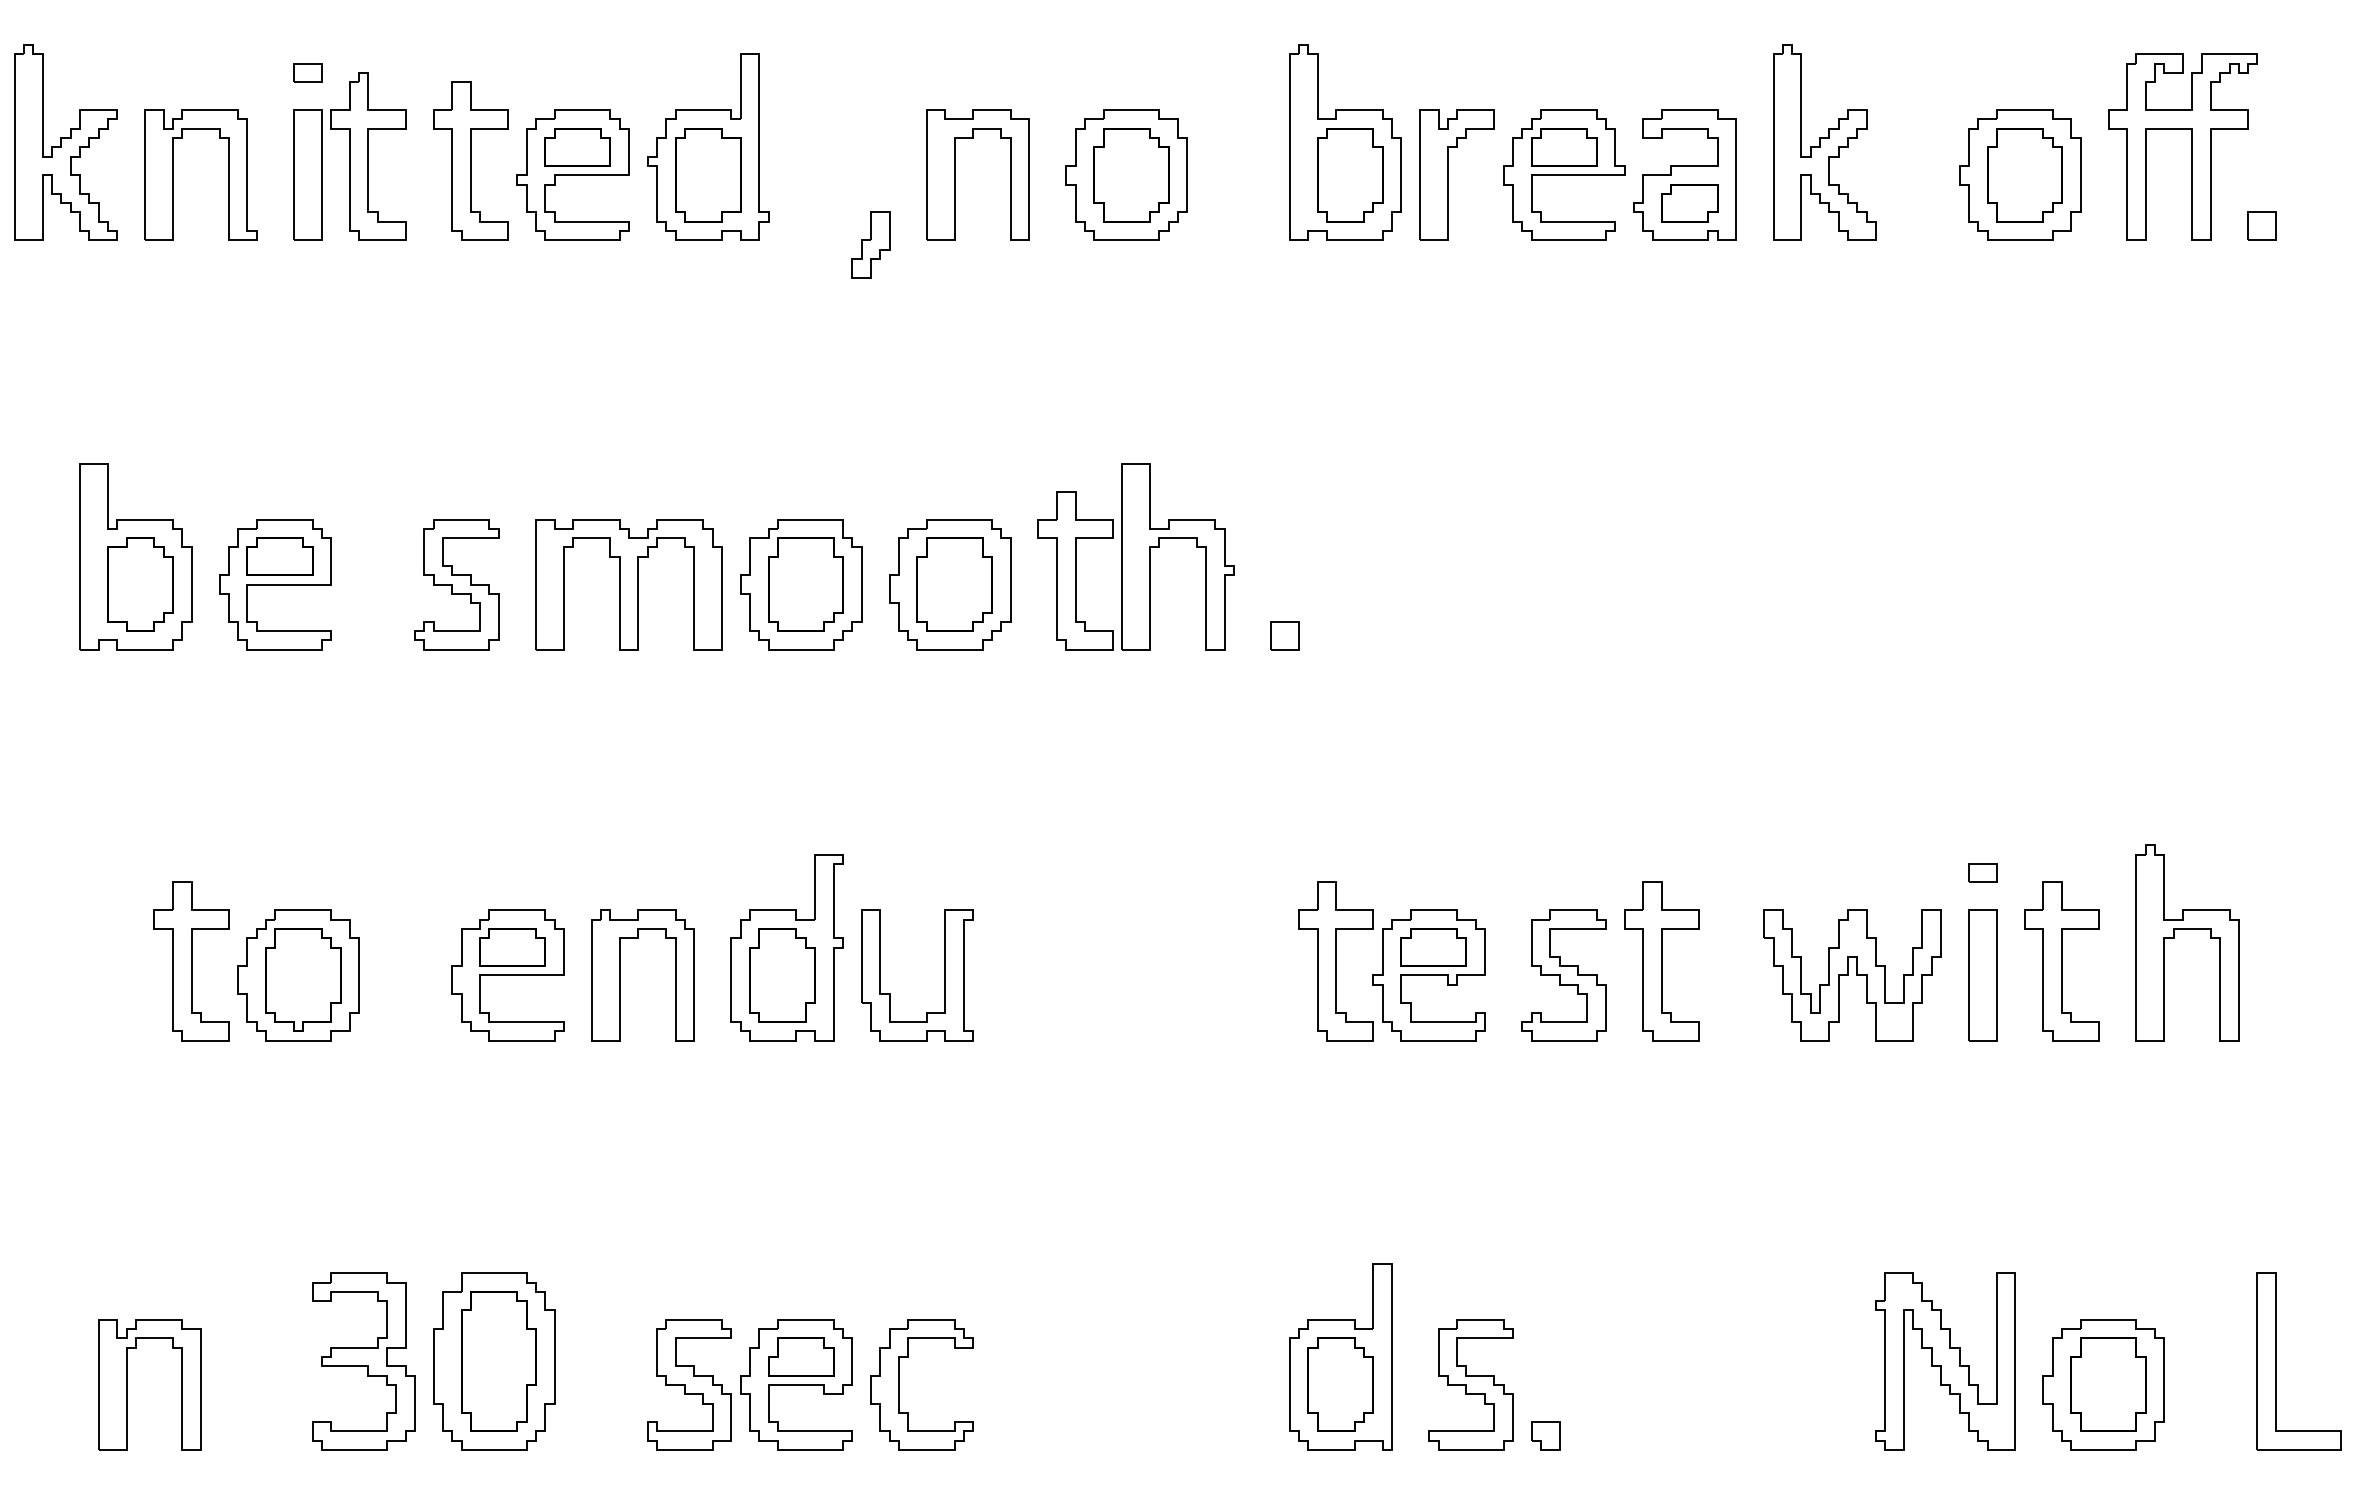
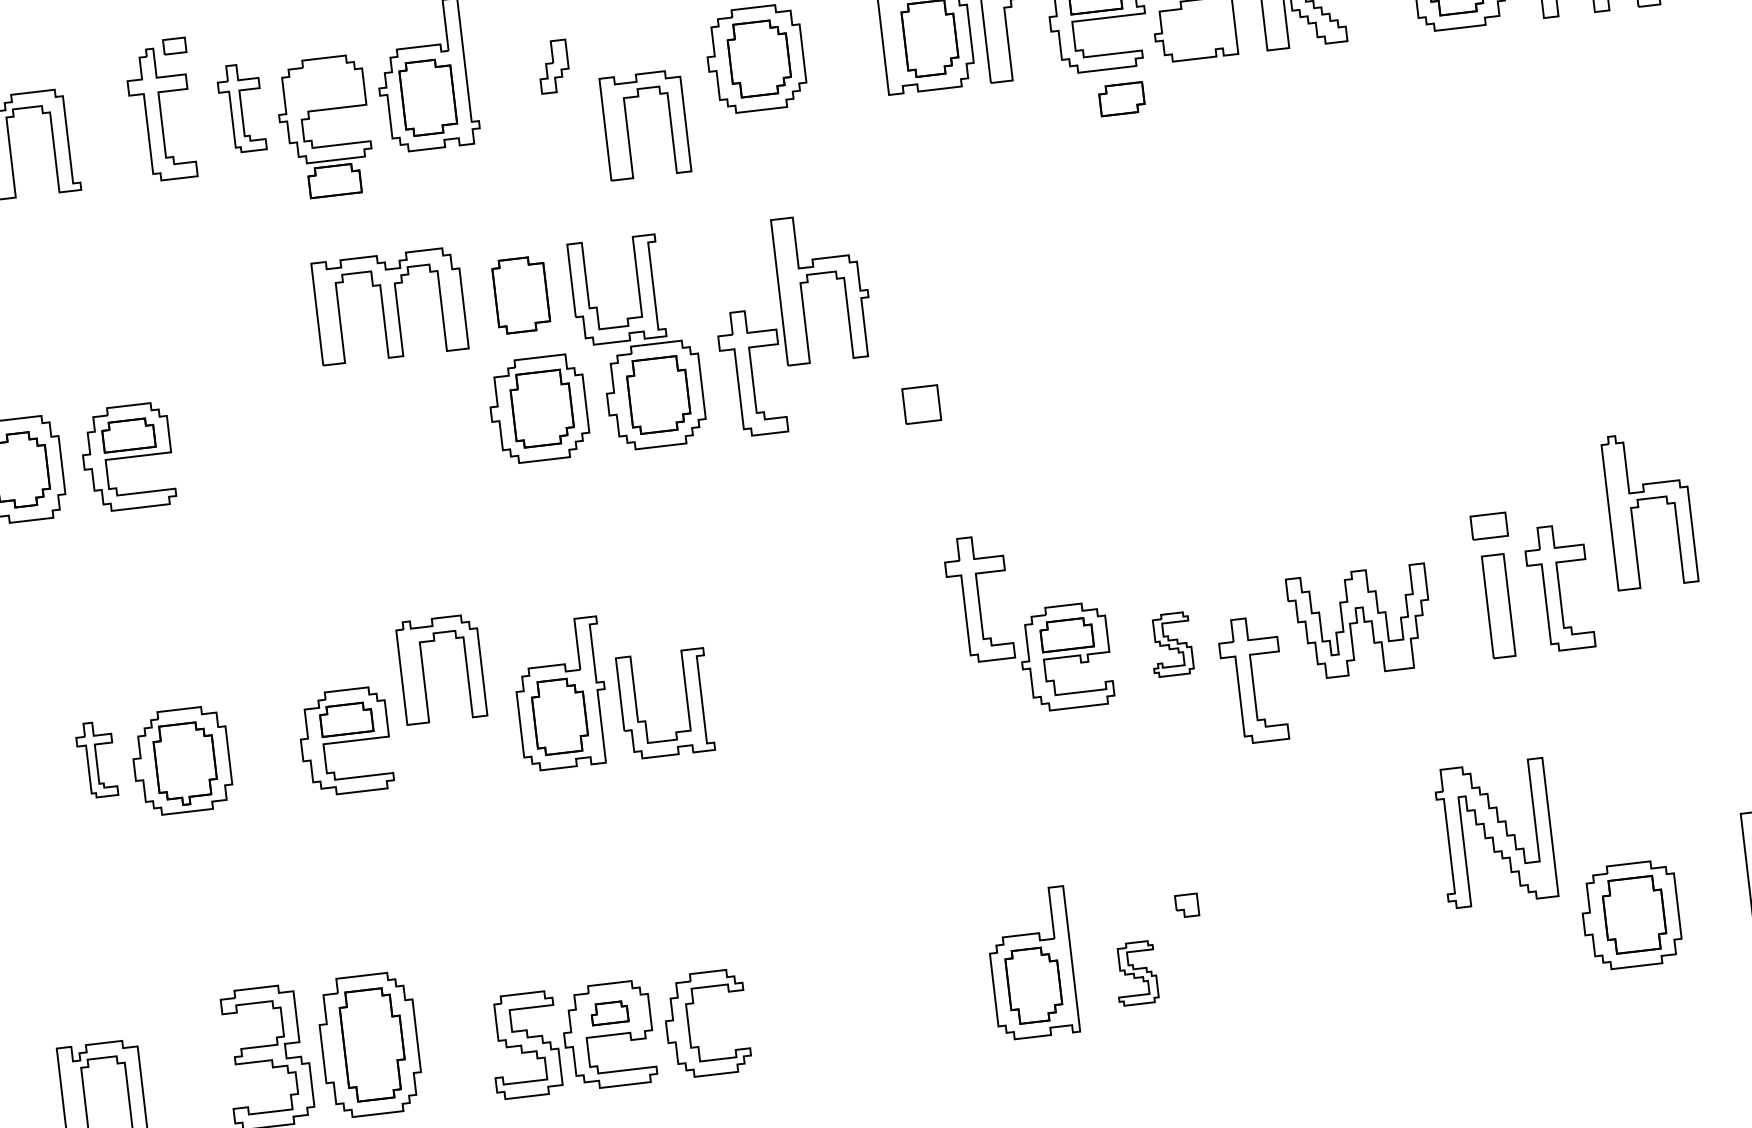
part: (307, 72) -> (174, 45), moved
part: (577, 147) -> (334, 180), moved
part: (470, 160) -> (241, 107), size x0.7
part: (307, 174) -> (114, 133), removed
part: (955, 174) -> (627, 126), moved
part: (1689, 203) -> (1121, 99), moved
part: (870, 244) -> (553, 66), moved
part: (796, 438) -> (521, 295), added
part: (944, 446) -> (638, 287), added
part: (1177, 538) -> (821, 273), moved
part: (456, 584) -> (269, 440), removed
part: (628, 584) -> (389, 306), moved
part: (1284, 635) -> (921, 404), size x1.6
part: (1982, 872) -> (1488, 525), size x1.6
part: (2187, 929) -> (1648, 499), moved
part: (191, 961) -> (96, 759), size x0.6
part: (1335, 961) -> (978, 599), moved
part: (1661, 961) -> (1252, 680), moved
part: (620, 975) -> (423, 671), moved
part: (1563, 975) -> (1170, 644), size x0.6
part: (1852, 975) -> (1360, 622), moved
part: (801, 1356) -> (609, 1012), size x0.7
part: (1945, 1361) -> (1495, 833), moved
part: (1470, 1384) -> (1135, 973), size x0.6
part: (1545, 1435) -> (1187, 905), moved

